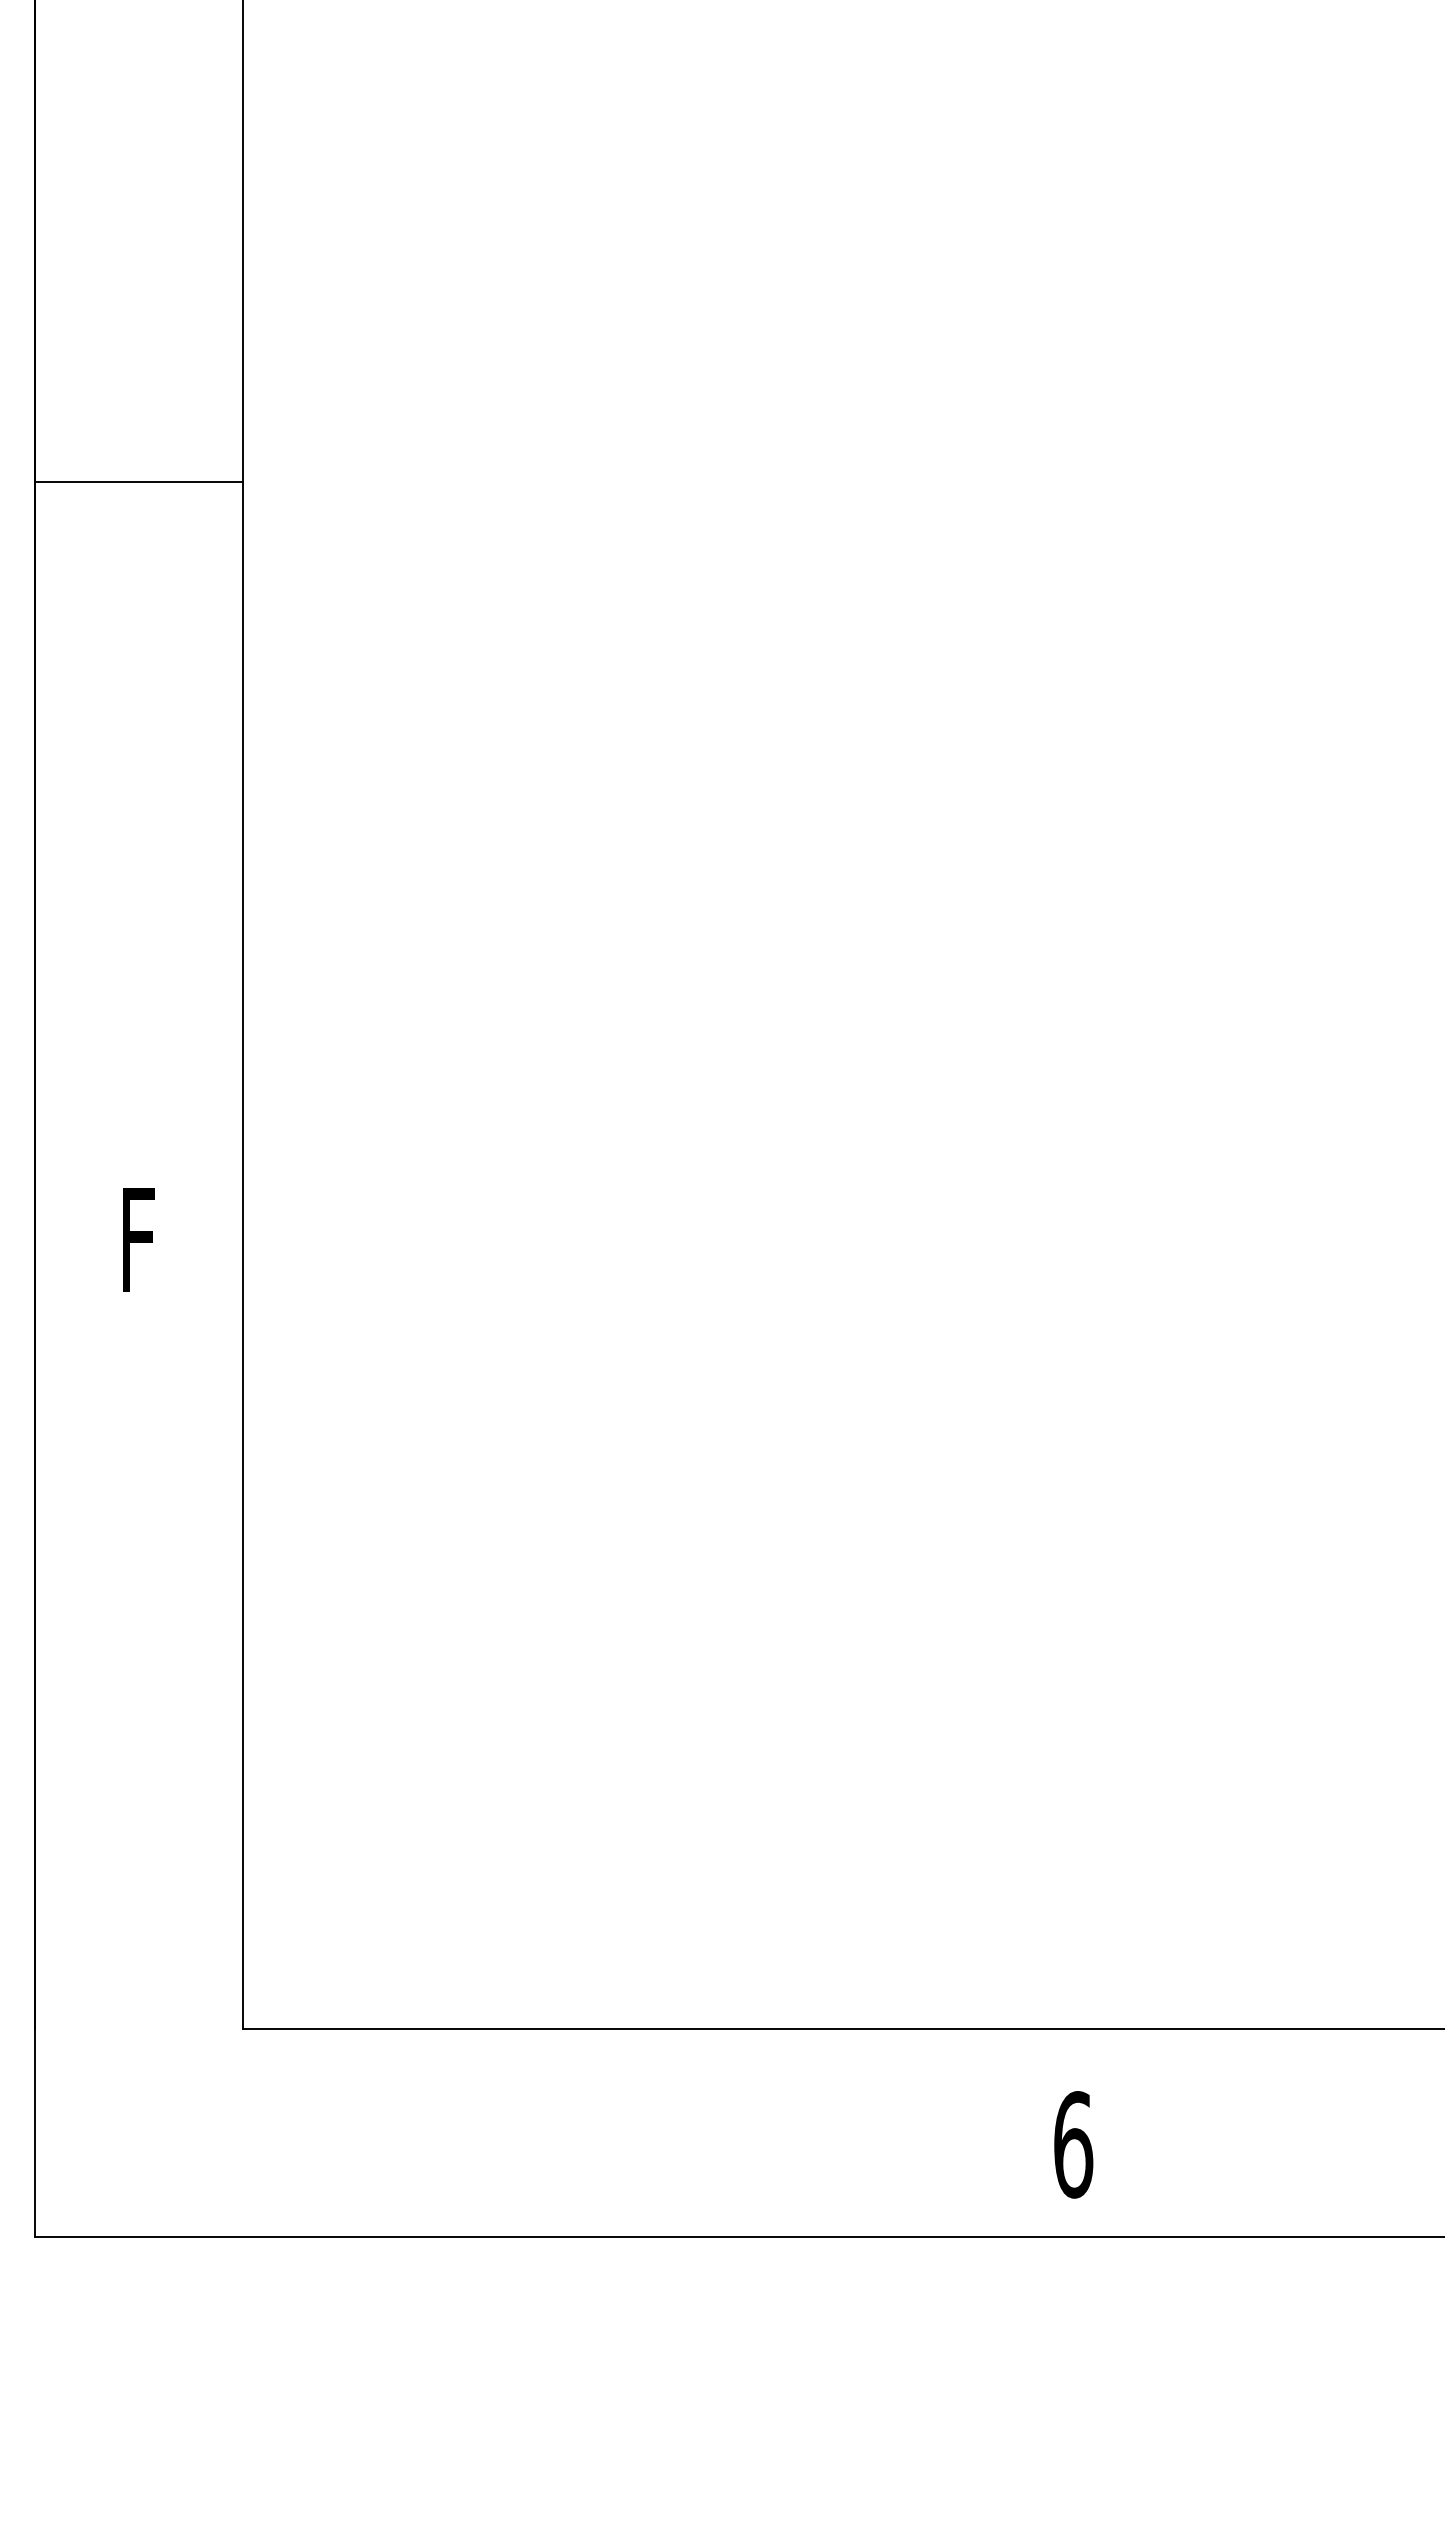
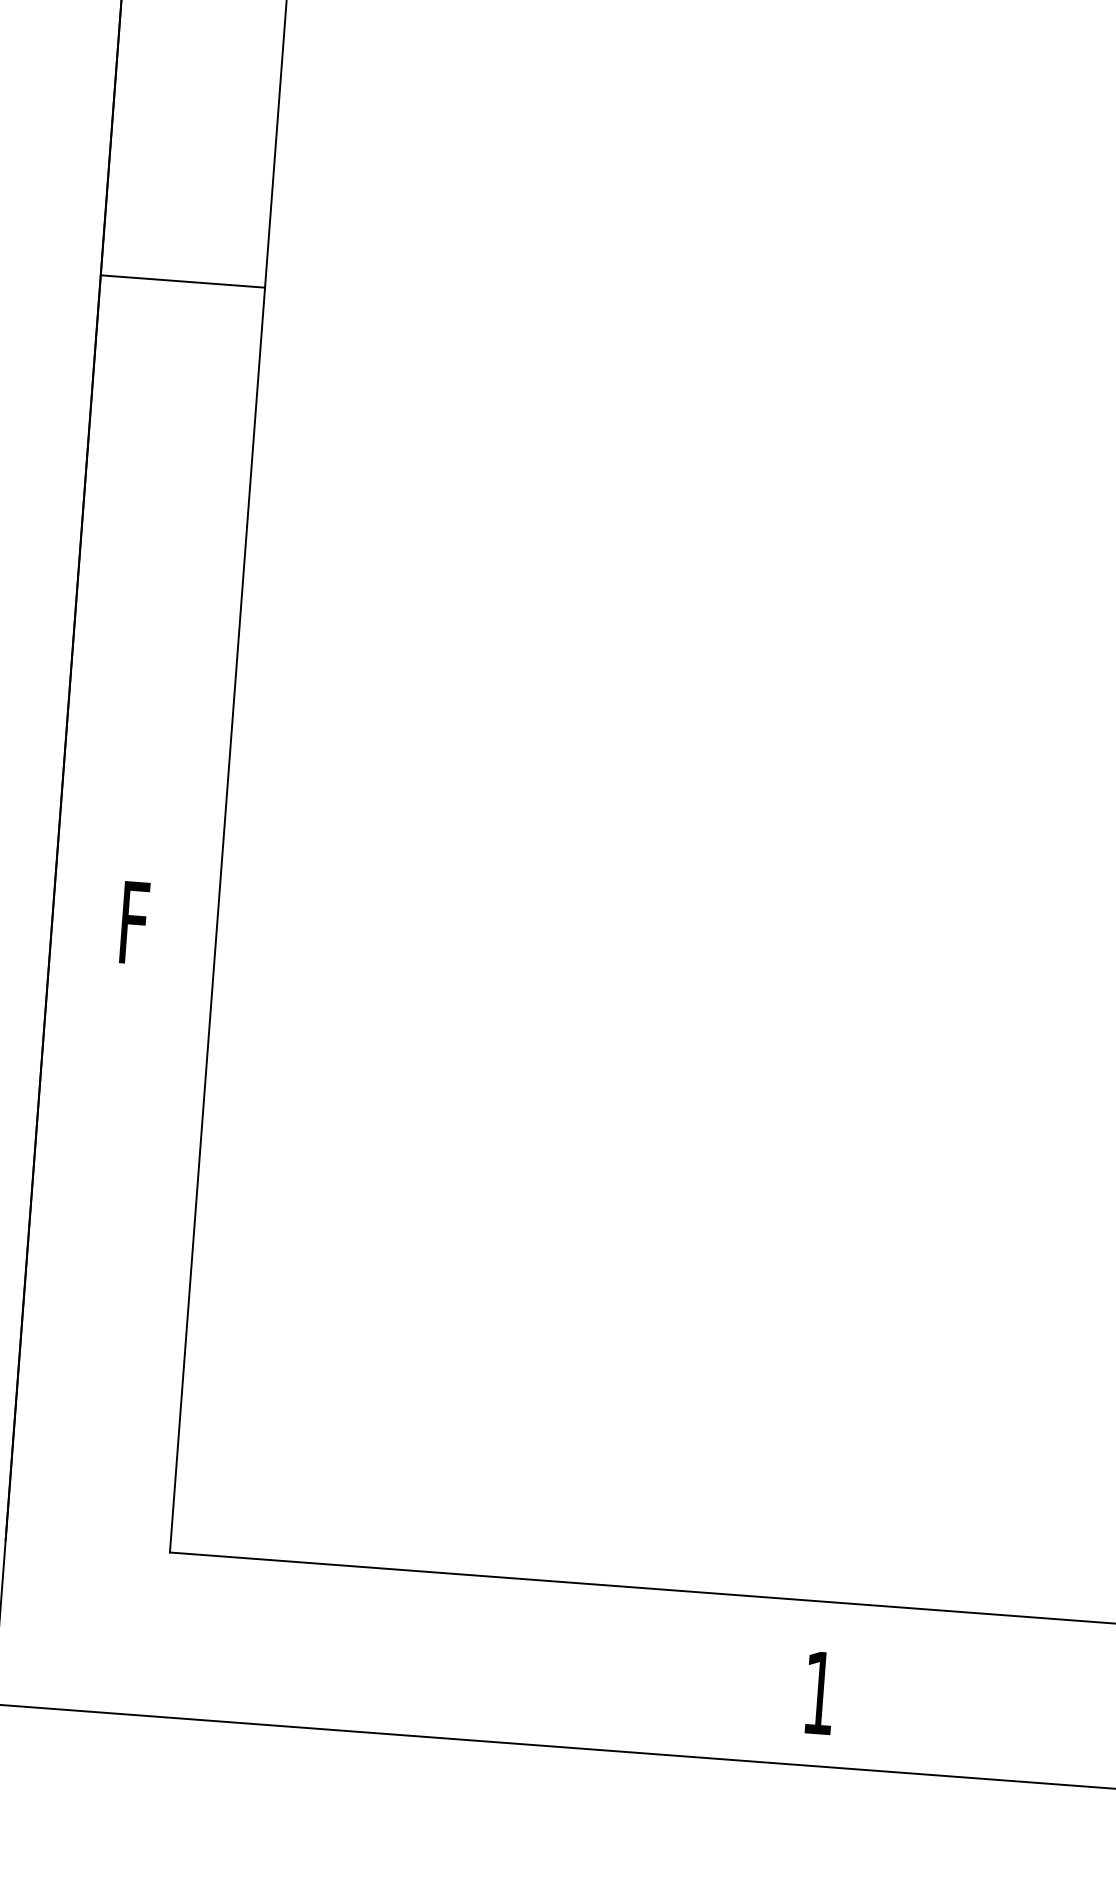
line: (138, 482) -> (182, 281), moved
text: (1073, 2144) -> (819, 1692), 6 -> 1

